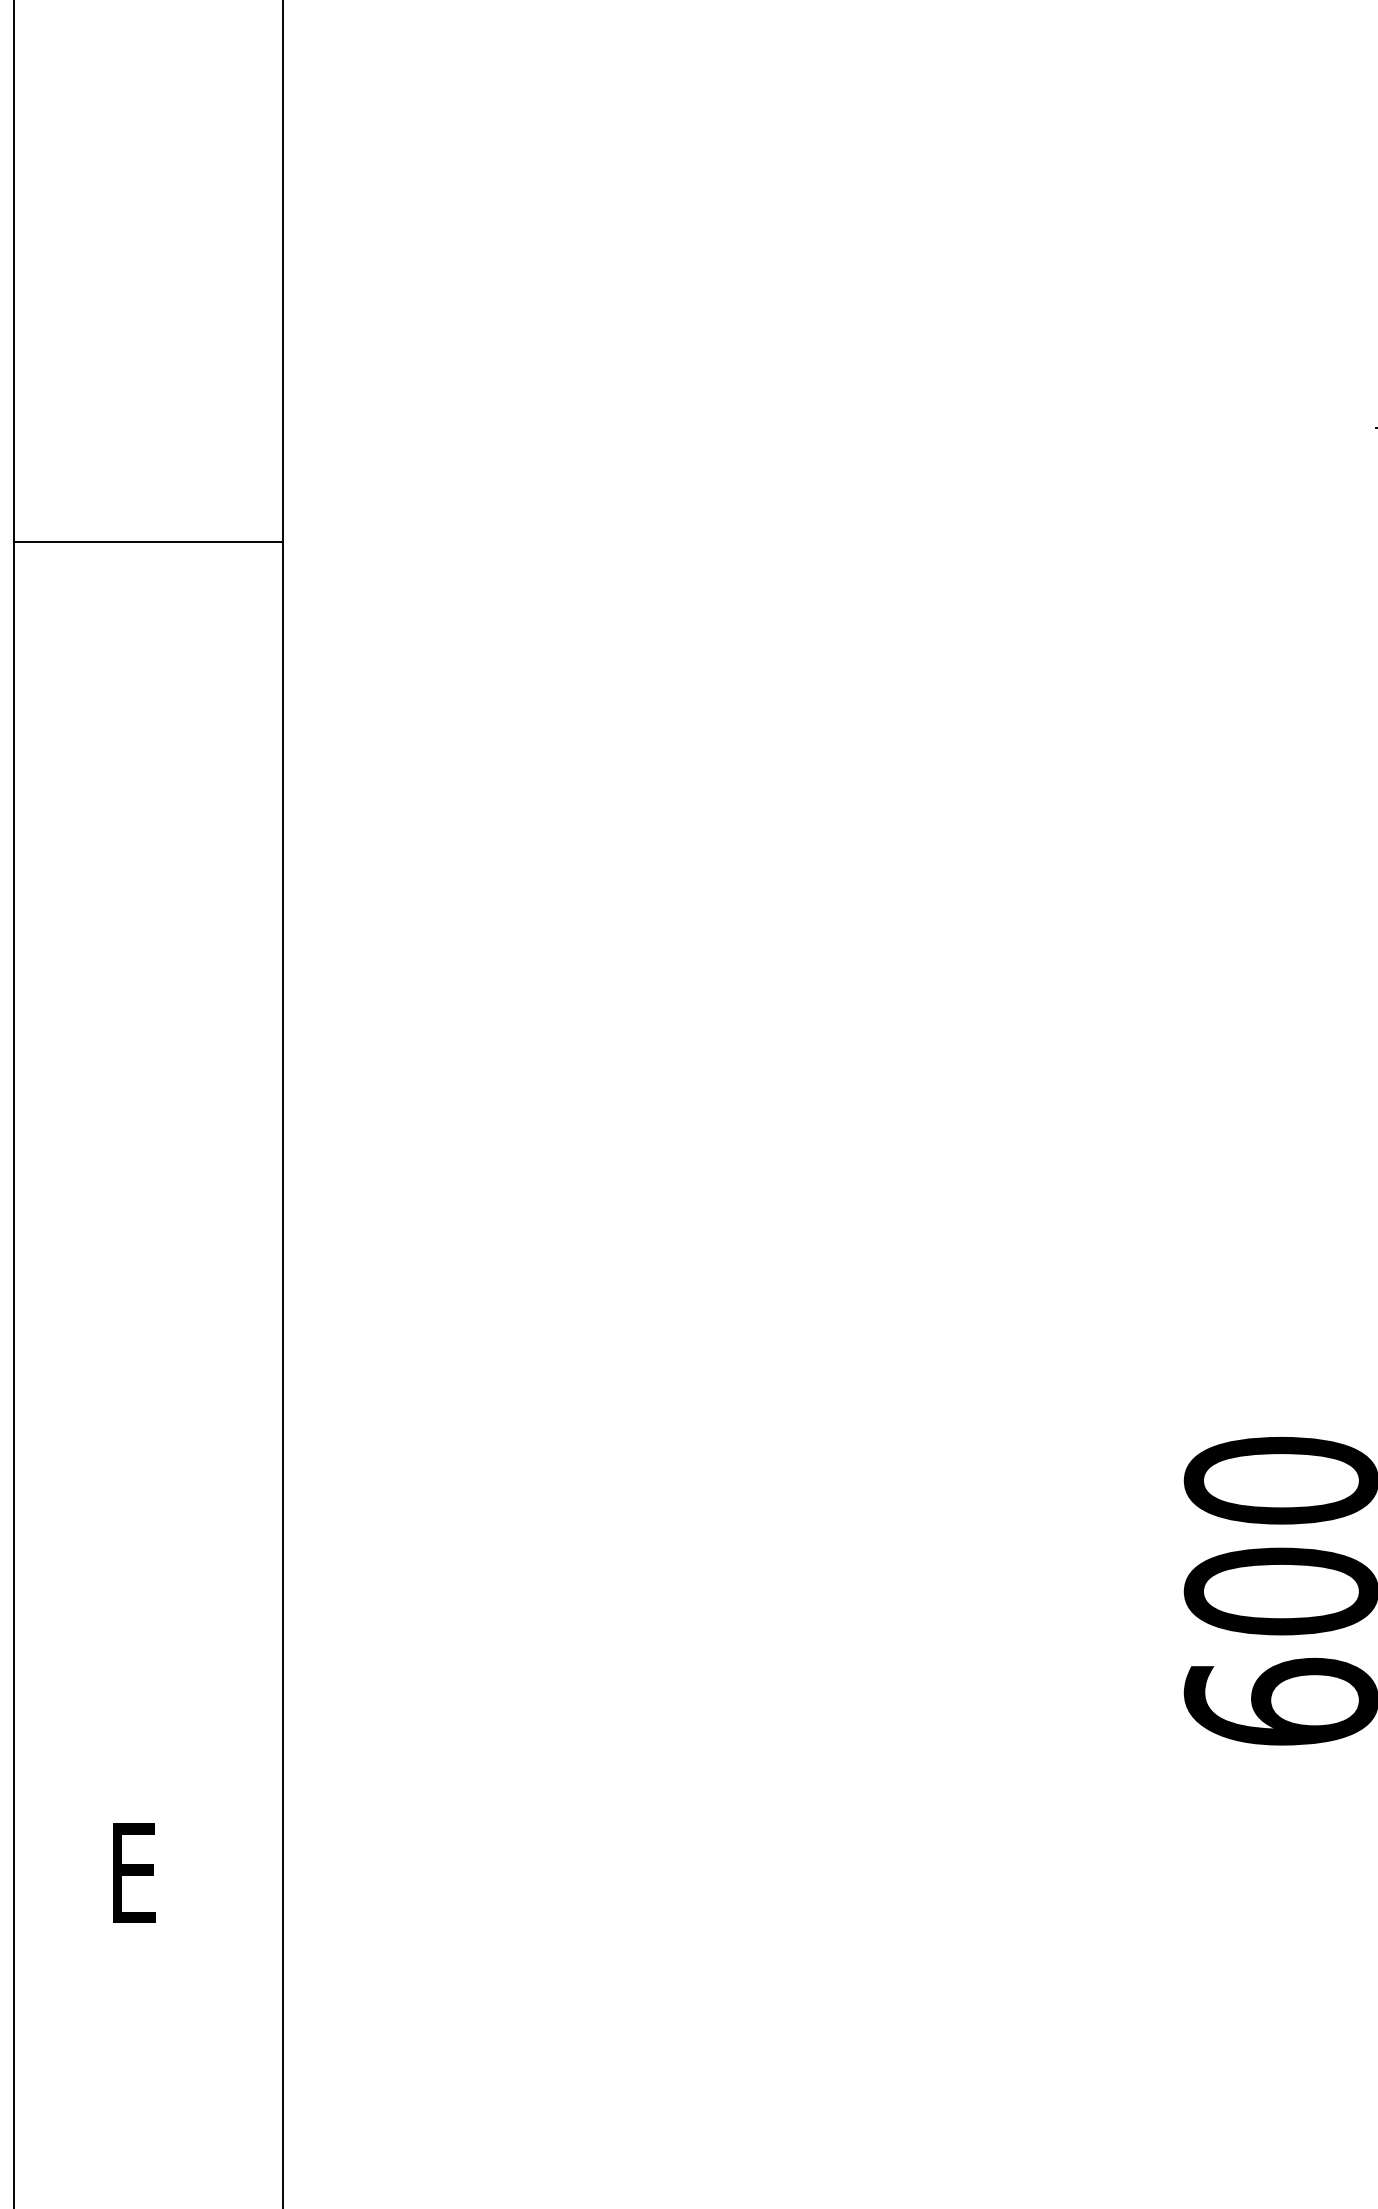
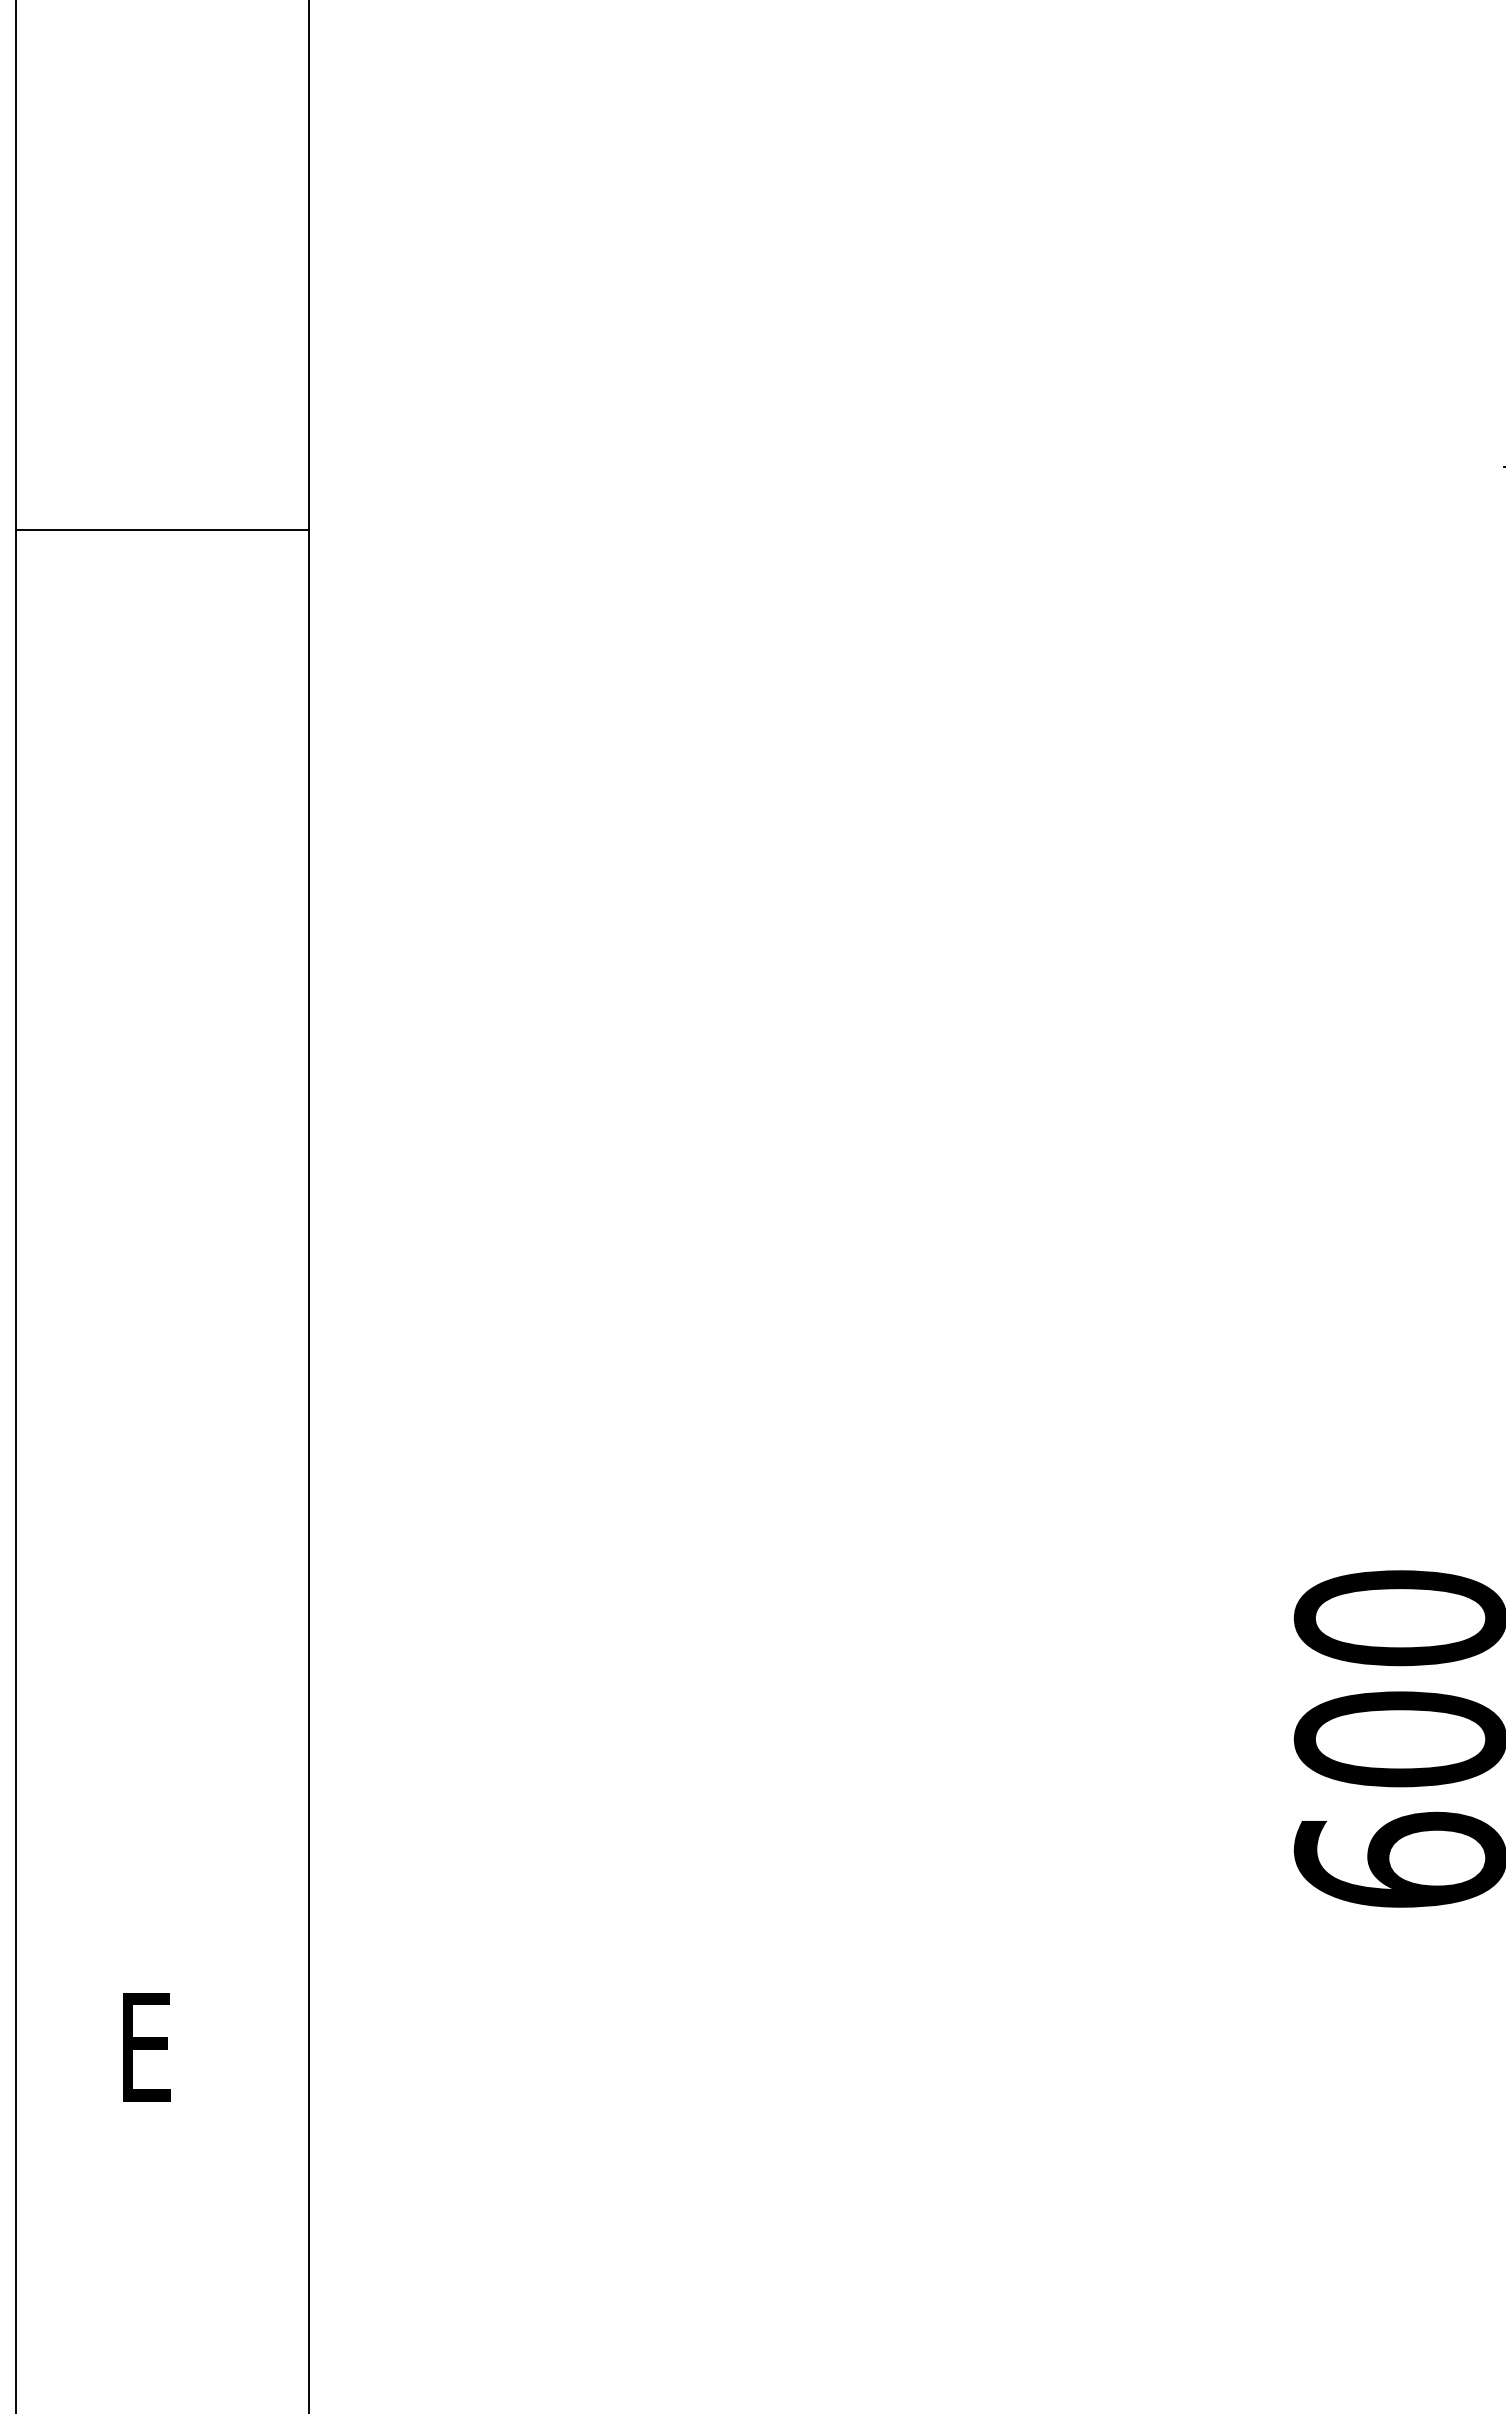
line: (148, 541) -> (162, 529), moved

